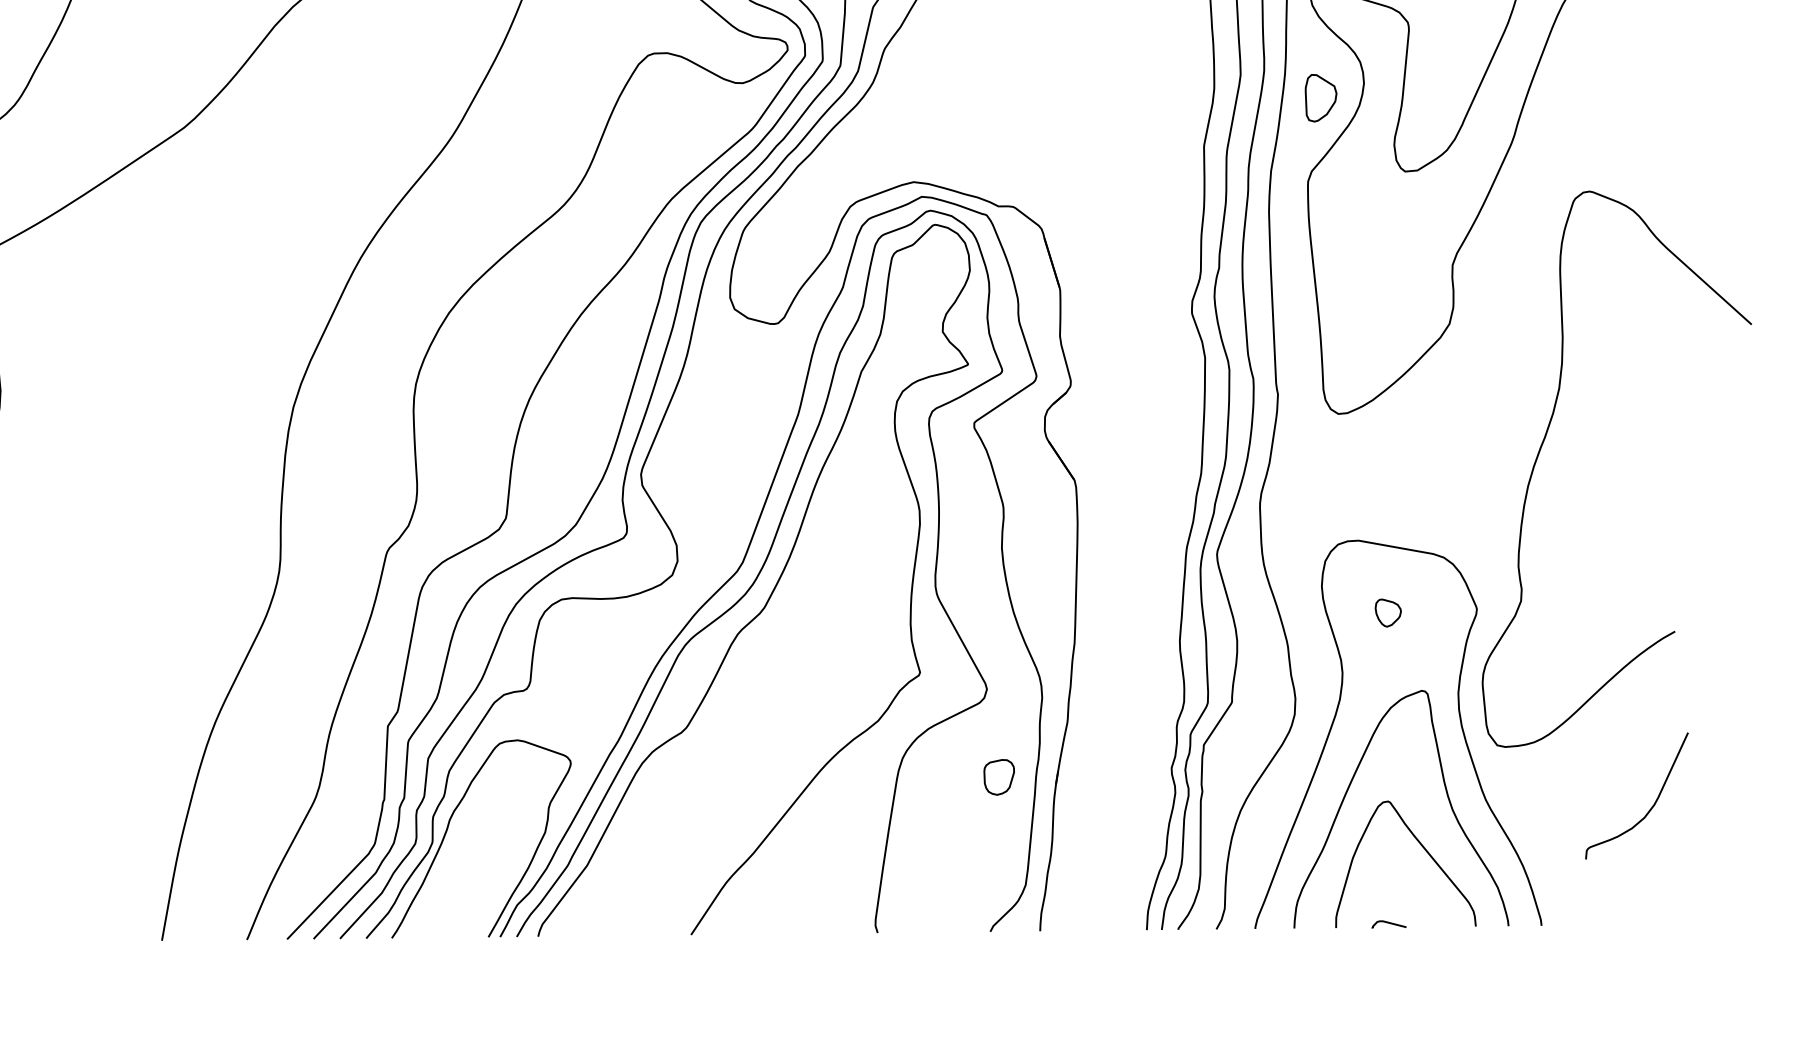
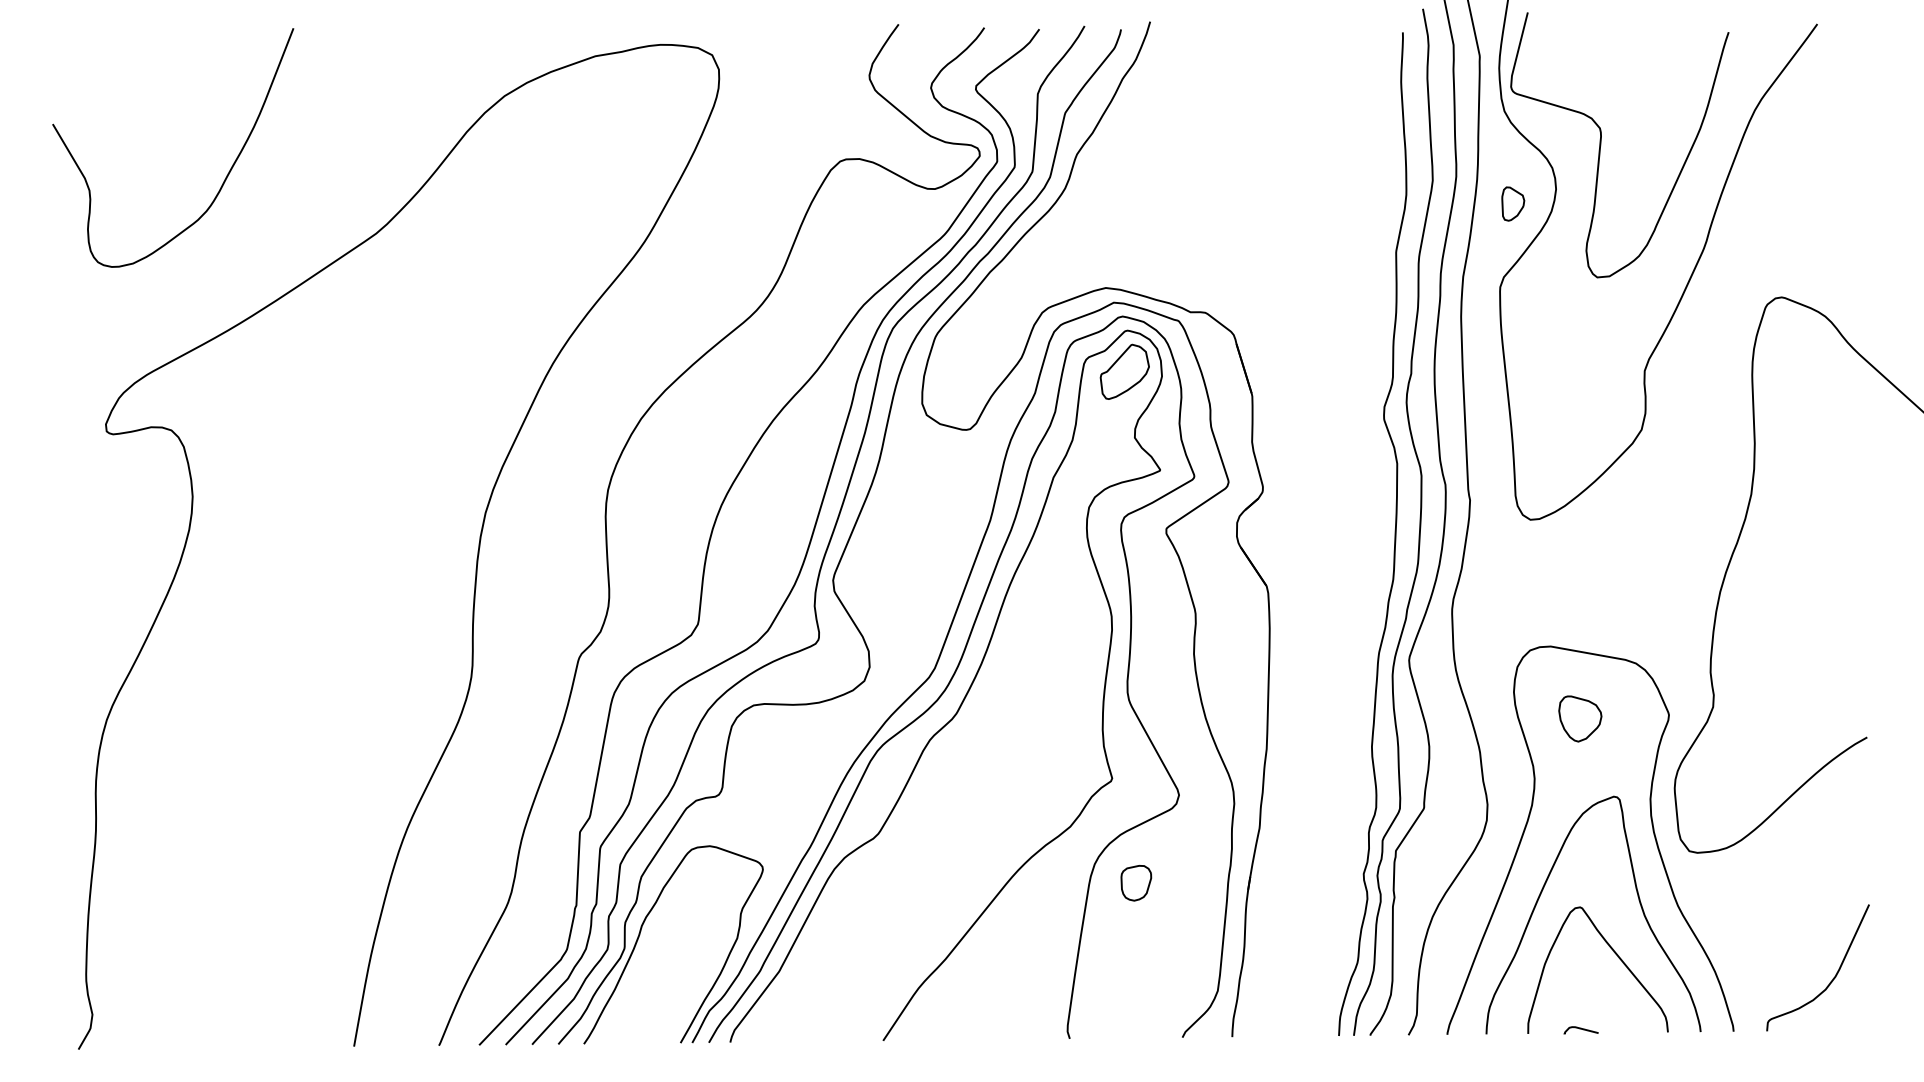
part: (1321, 97) -> (1513, 203), size x0.71
part: (932, 265) -> (1124, 371), added
part: (1388, 612) -> (1580, 718), size x1.67
part: (999, 777) -> (1136, 883), moved
curve: (1651, 806) -> (1832, 978), moved

